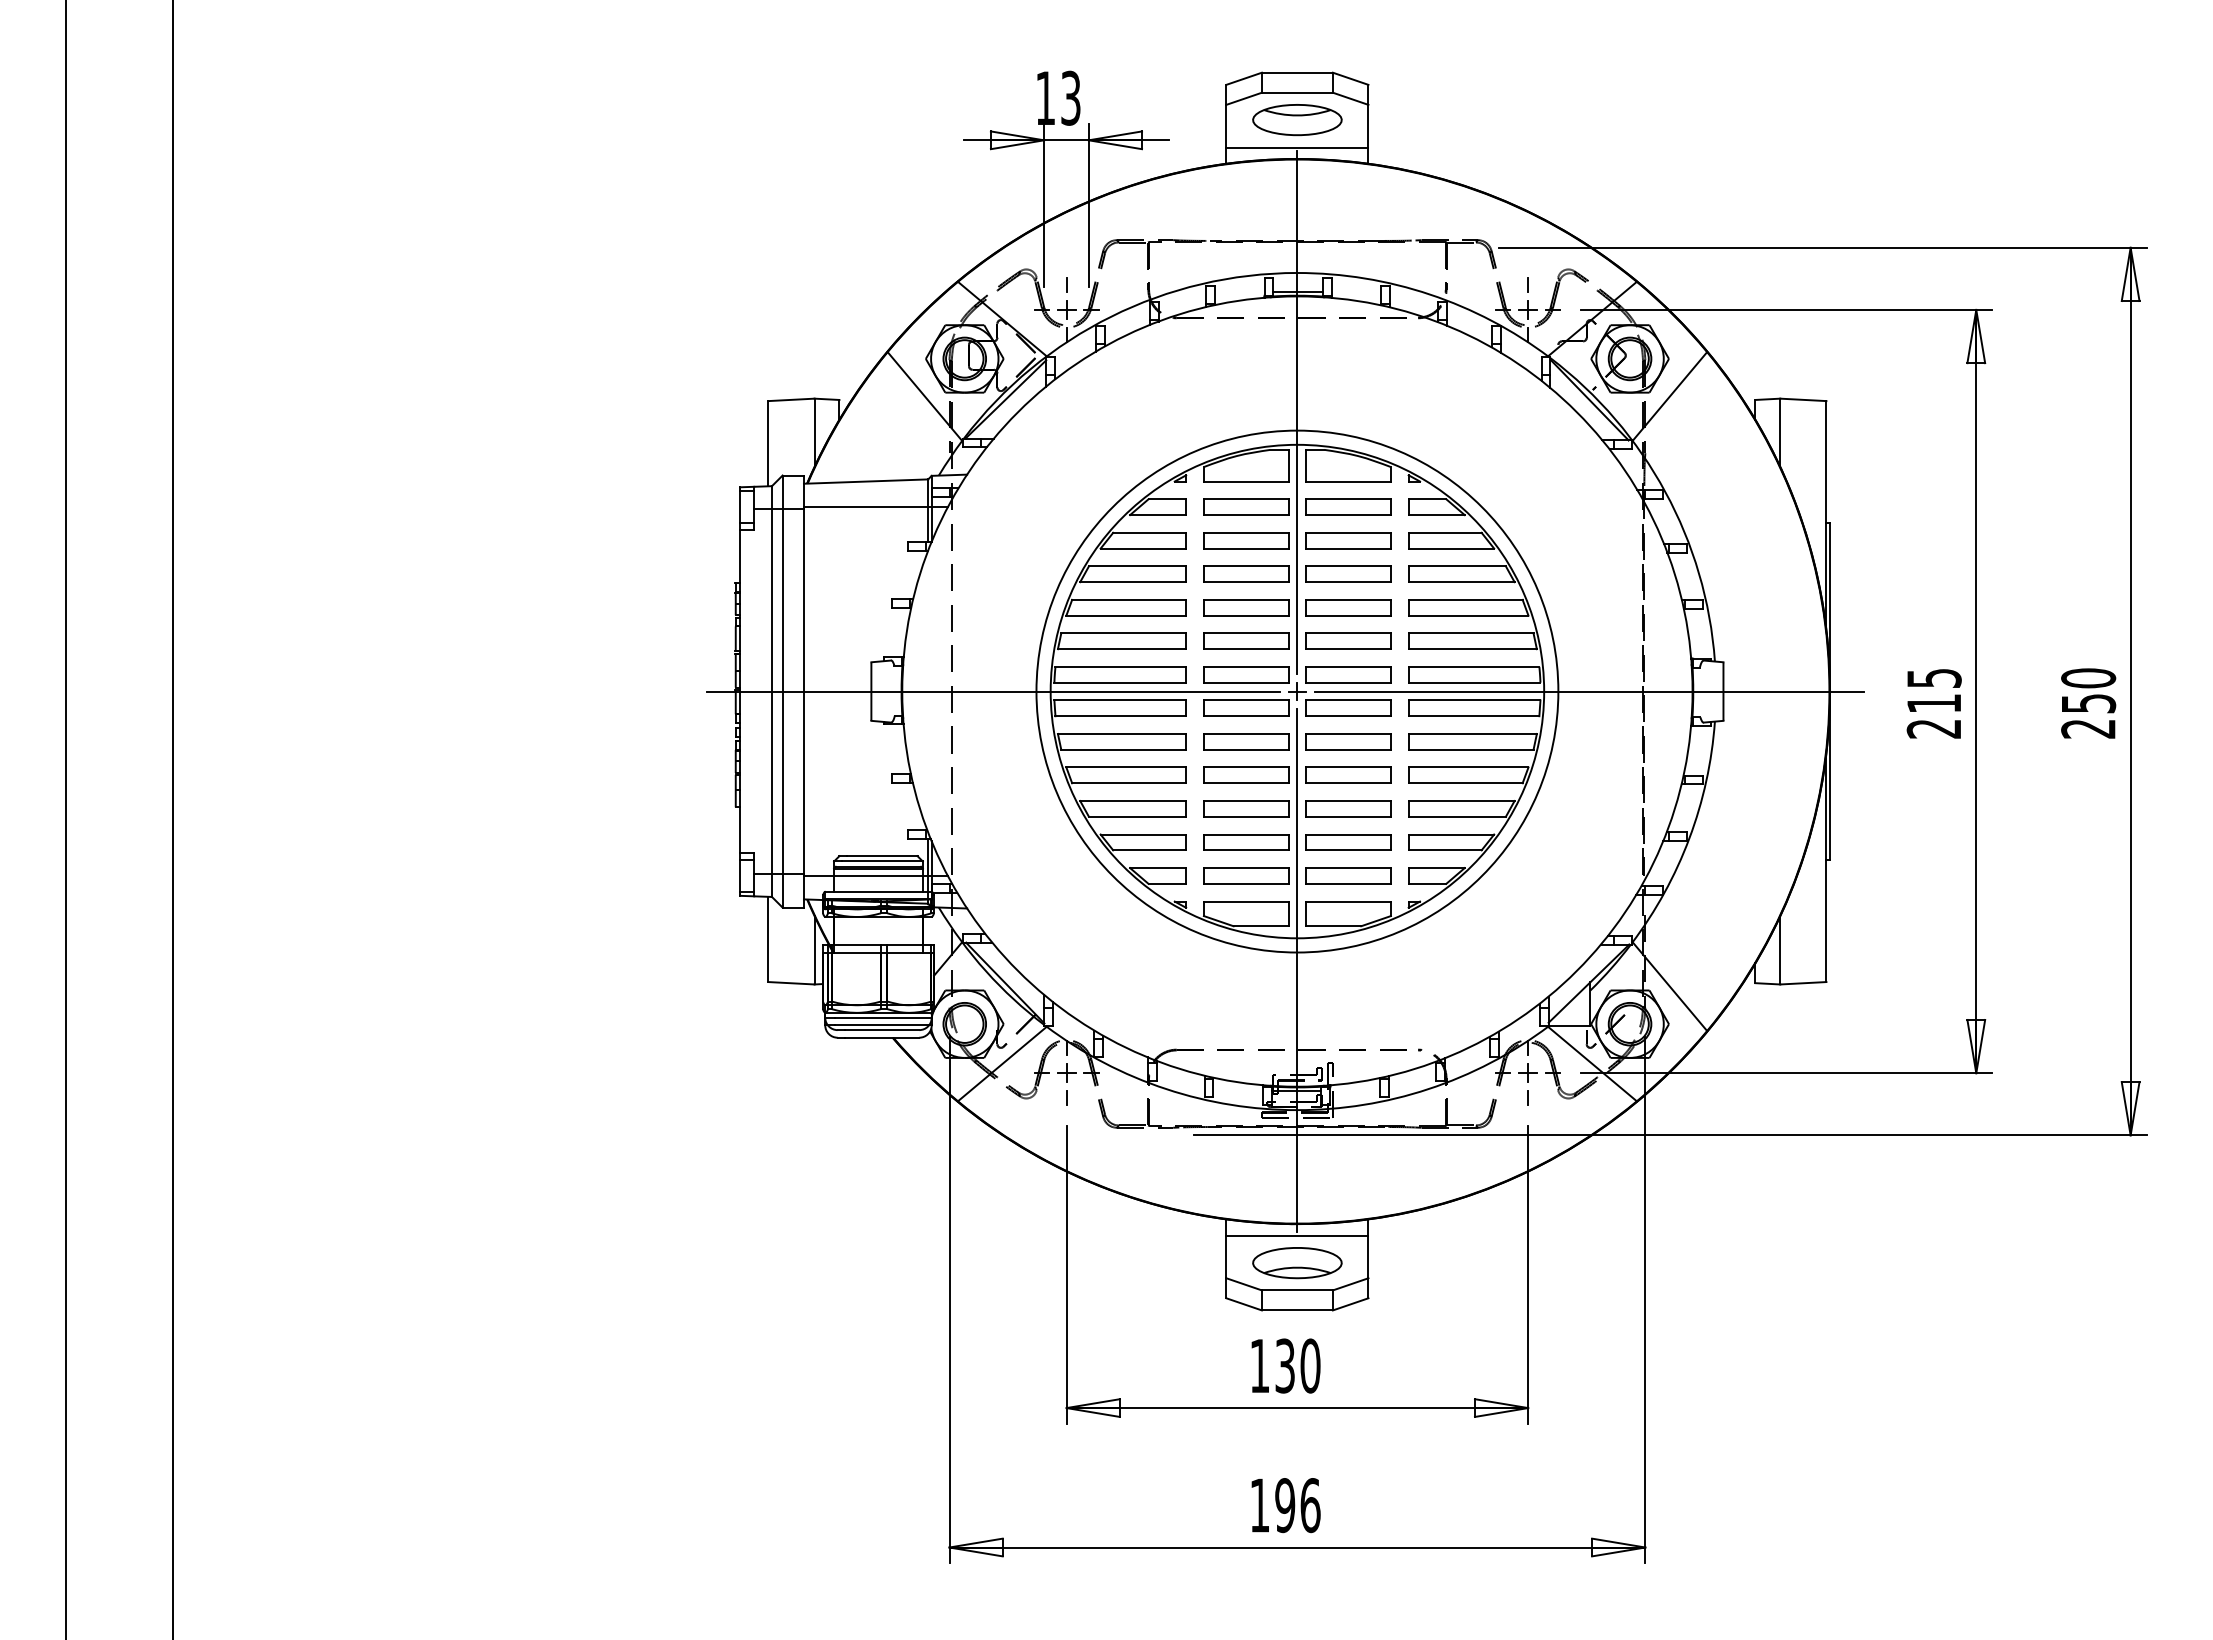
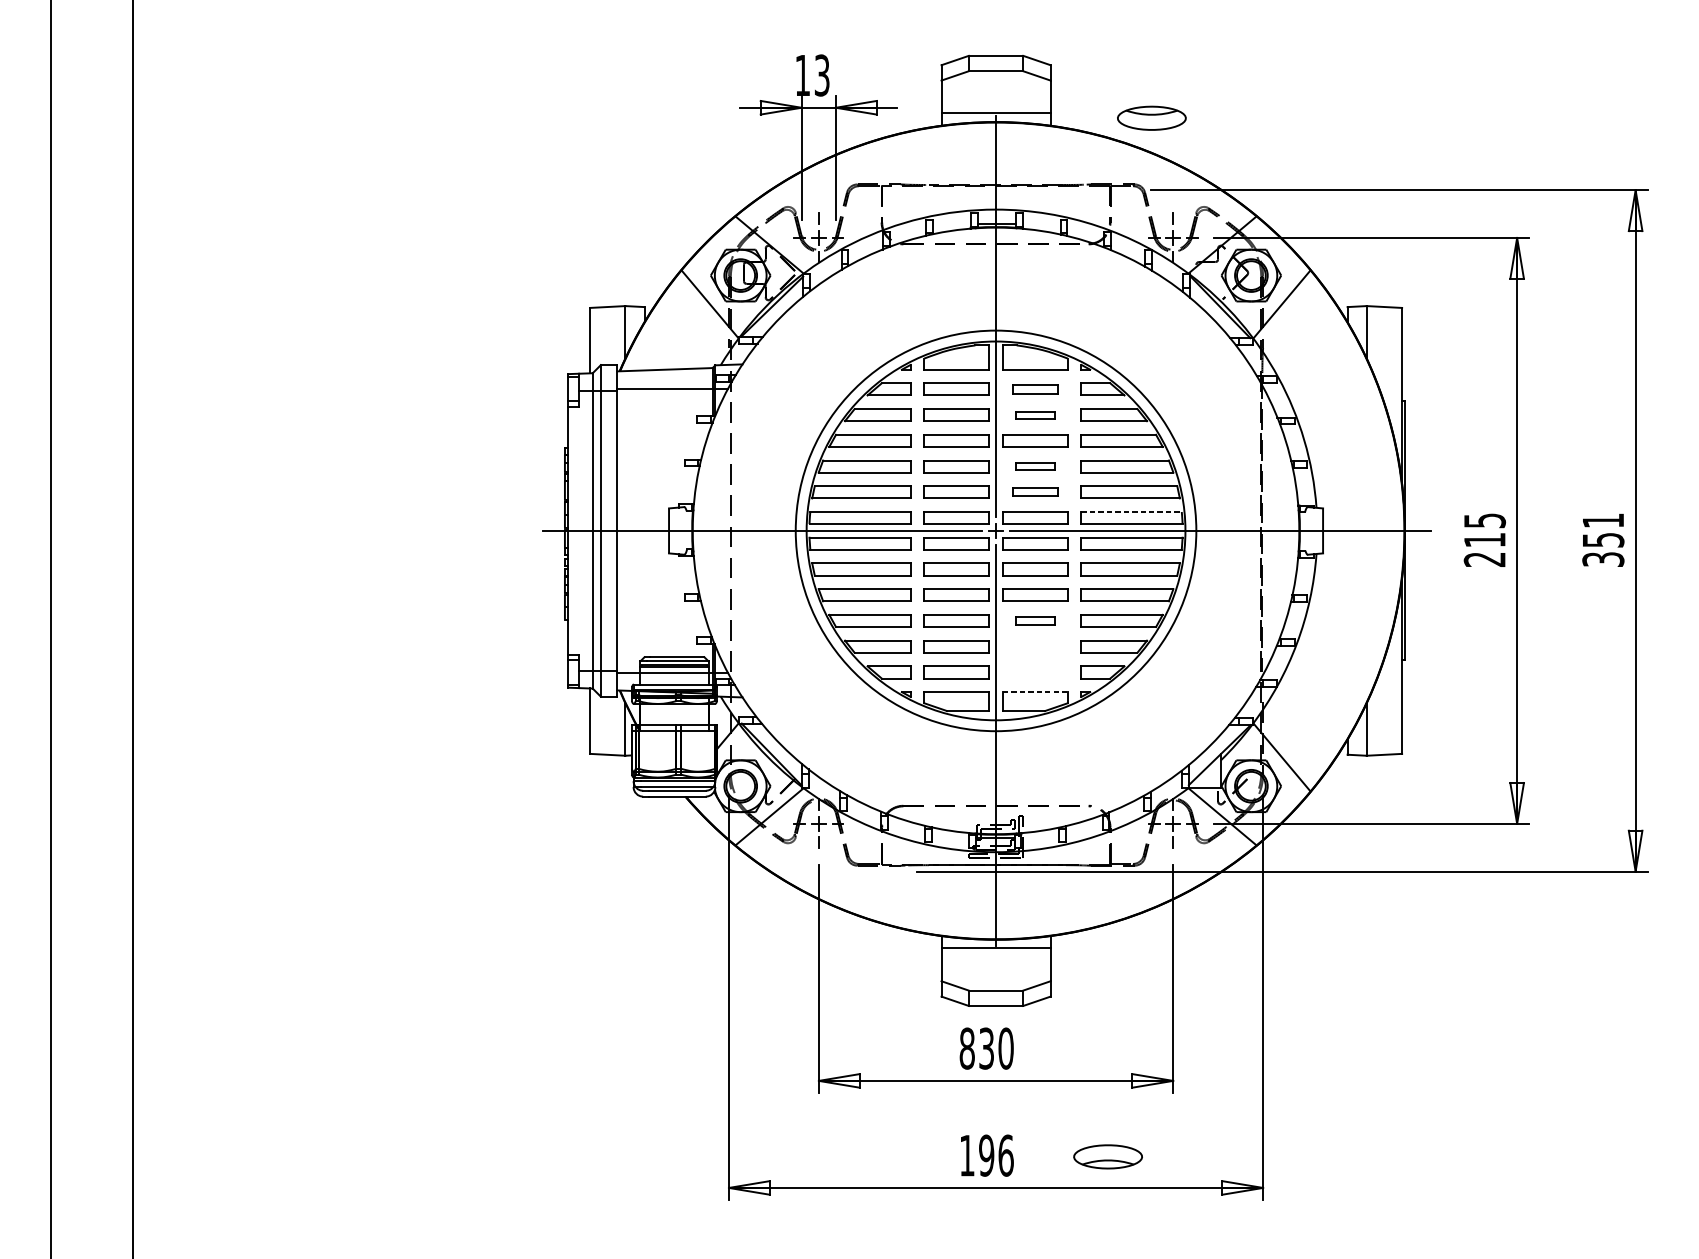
part: (1297, 120) -> (1151, 118), moved
part: (1348, 506) -> (1035, 388), size x0.7
part: (1348, 540) -> (1035, 414), size x0.6
part: (1348, 607) -> (1035, 466), size x0.6
part: (1348, 640) -> (1035, 491), size x0.7
line: (1474, 666) -> (1131, 511), solid -> dashed
text: (2088, 703) -> (1603, 540), 250 -> 351
part: (1348, 808) -> (1035, 620), size x0.6
part: (1348, 842) -> (1035, 646), removed
part: (1348, 875) -> (1035, 672), removed
line: (1349, 901) -> (1036, 692), solid -> dashed
part: (1297, 1263) -> (1108, 1157), moved
text: (1259, 1365) -> (966, 1048), 130 -> 830

